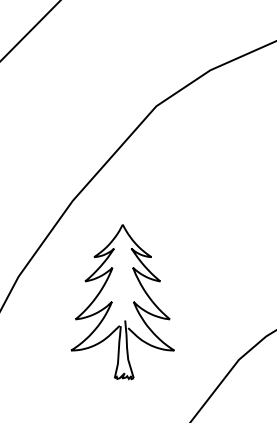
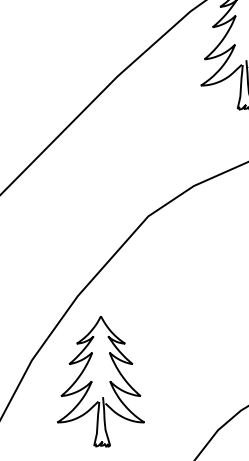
part: (122, 301) -> (100, 381), moved

